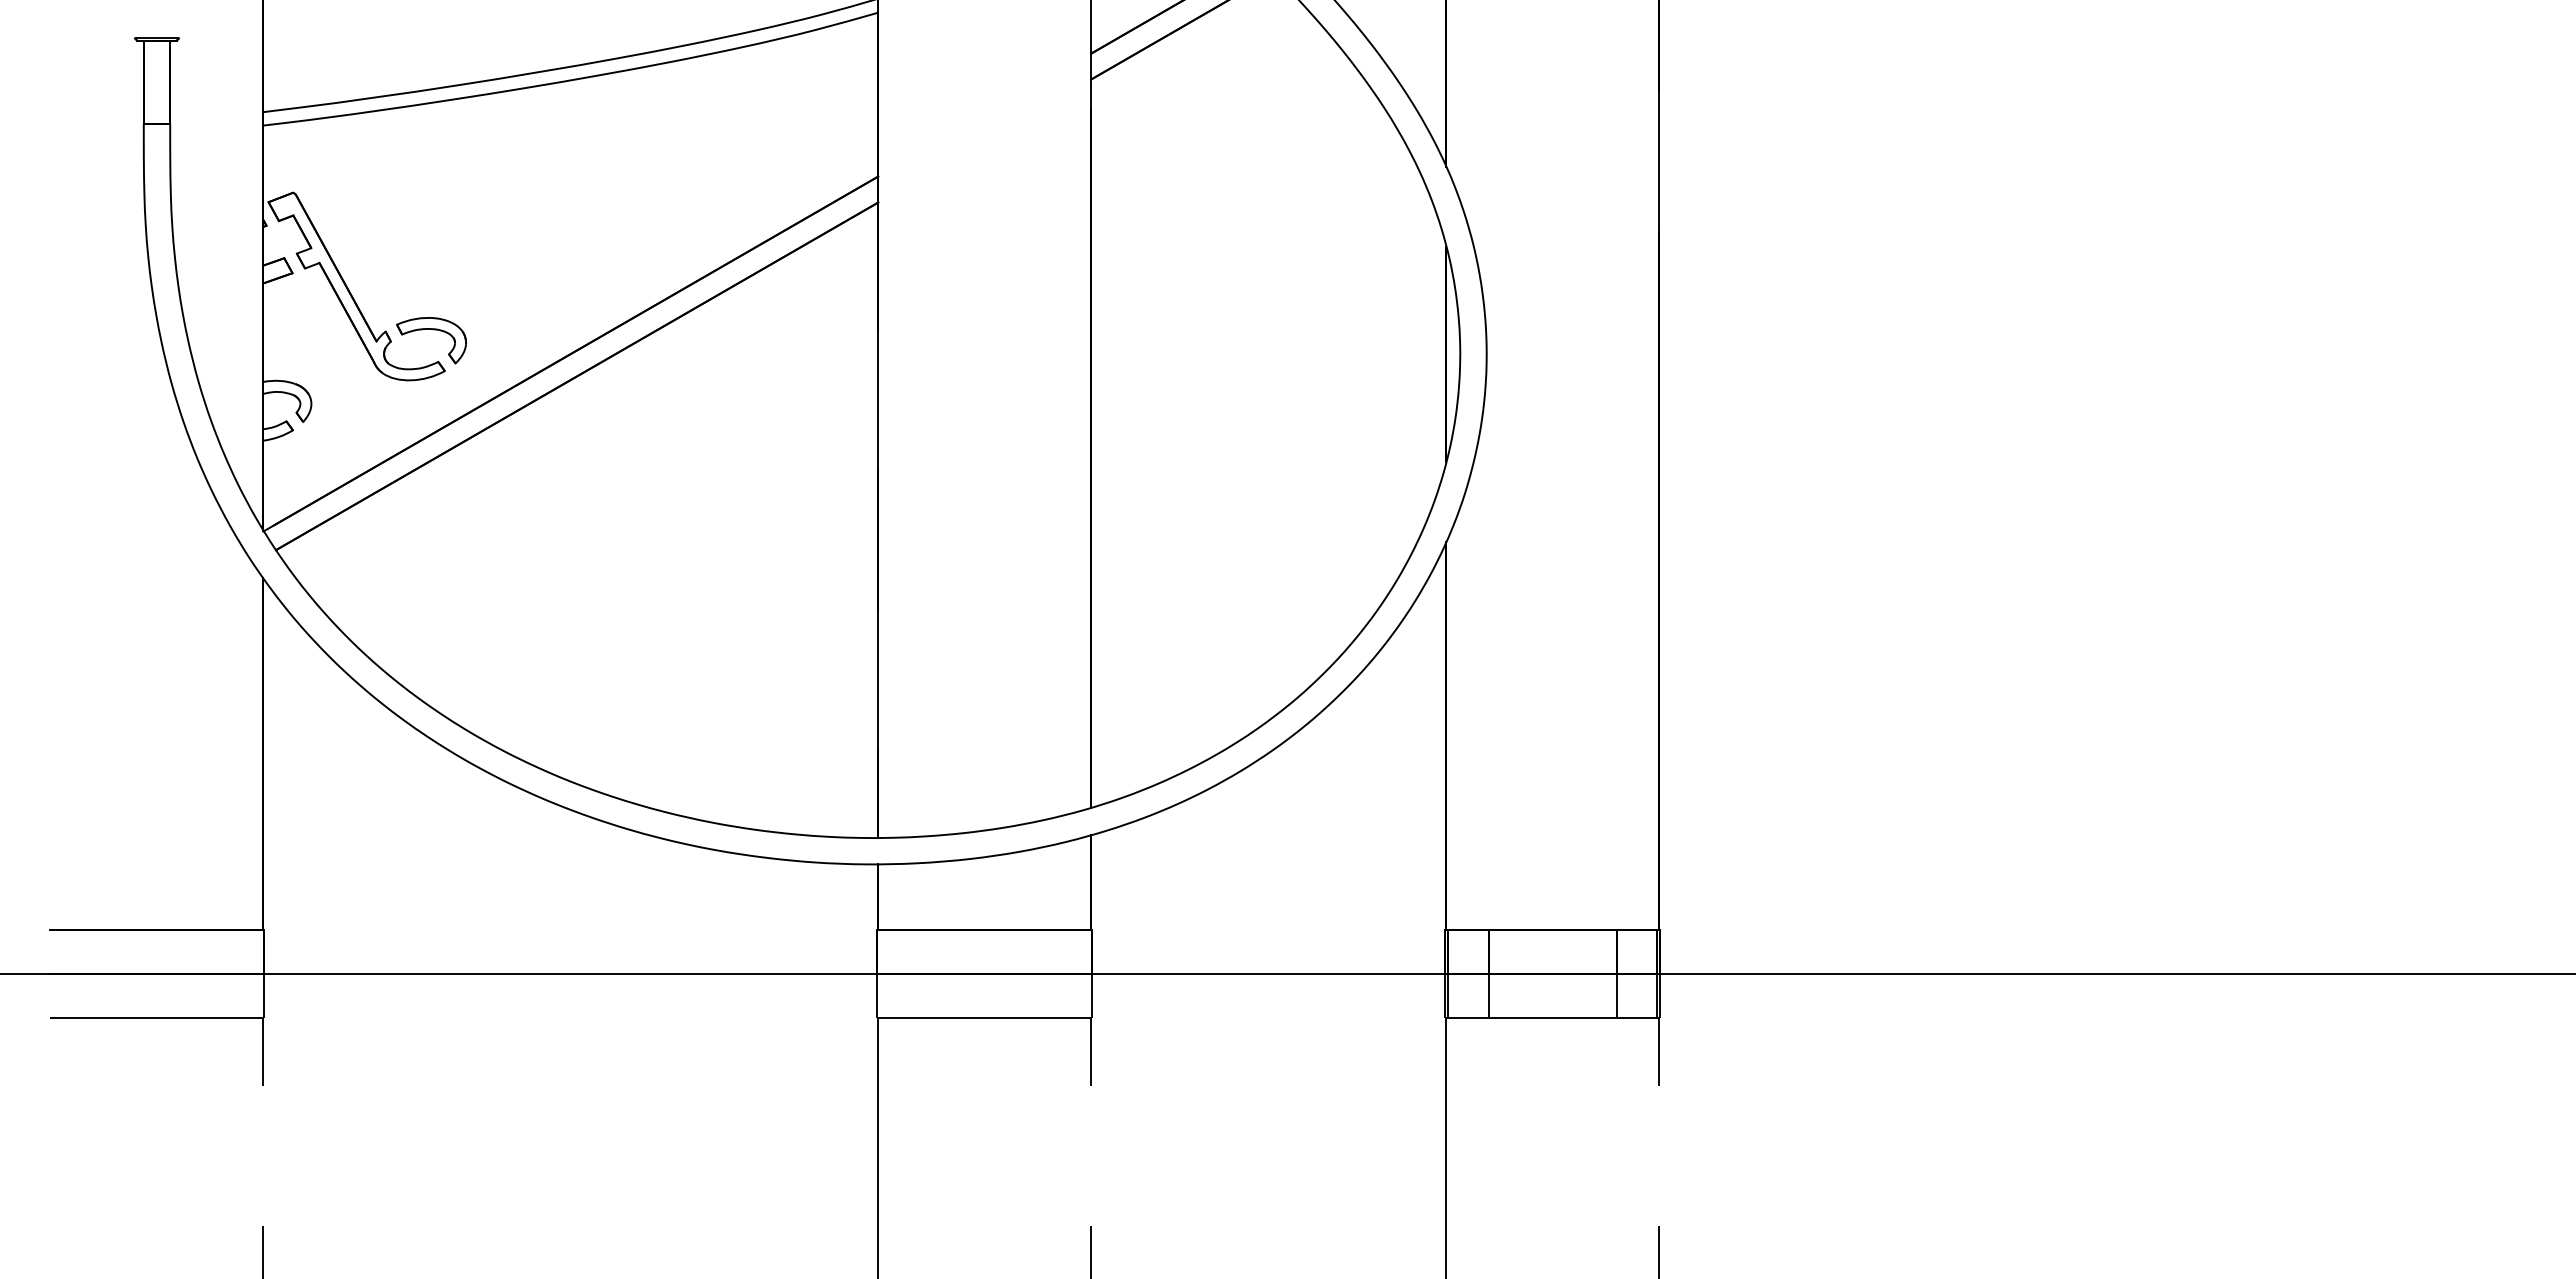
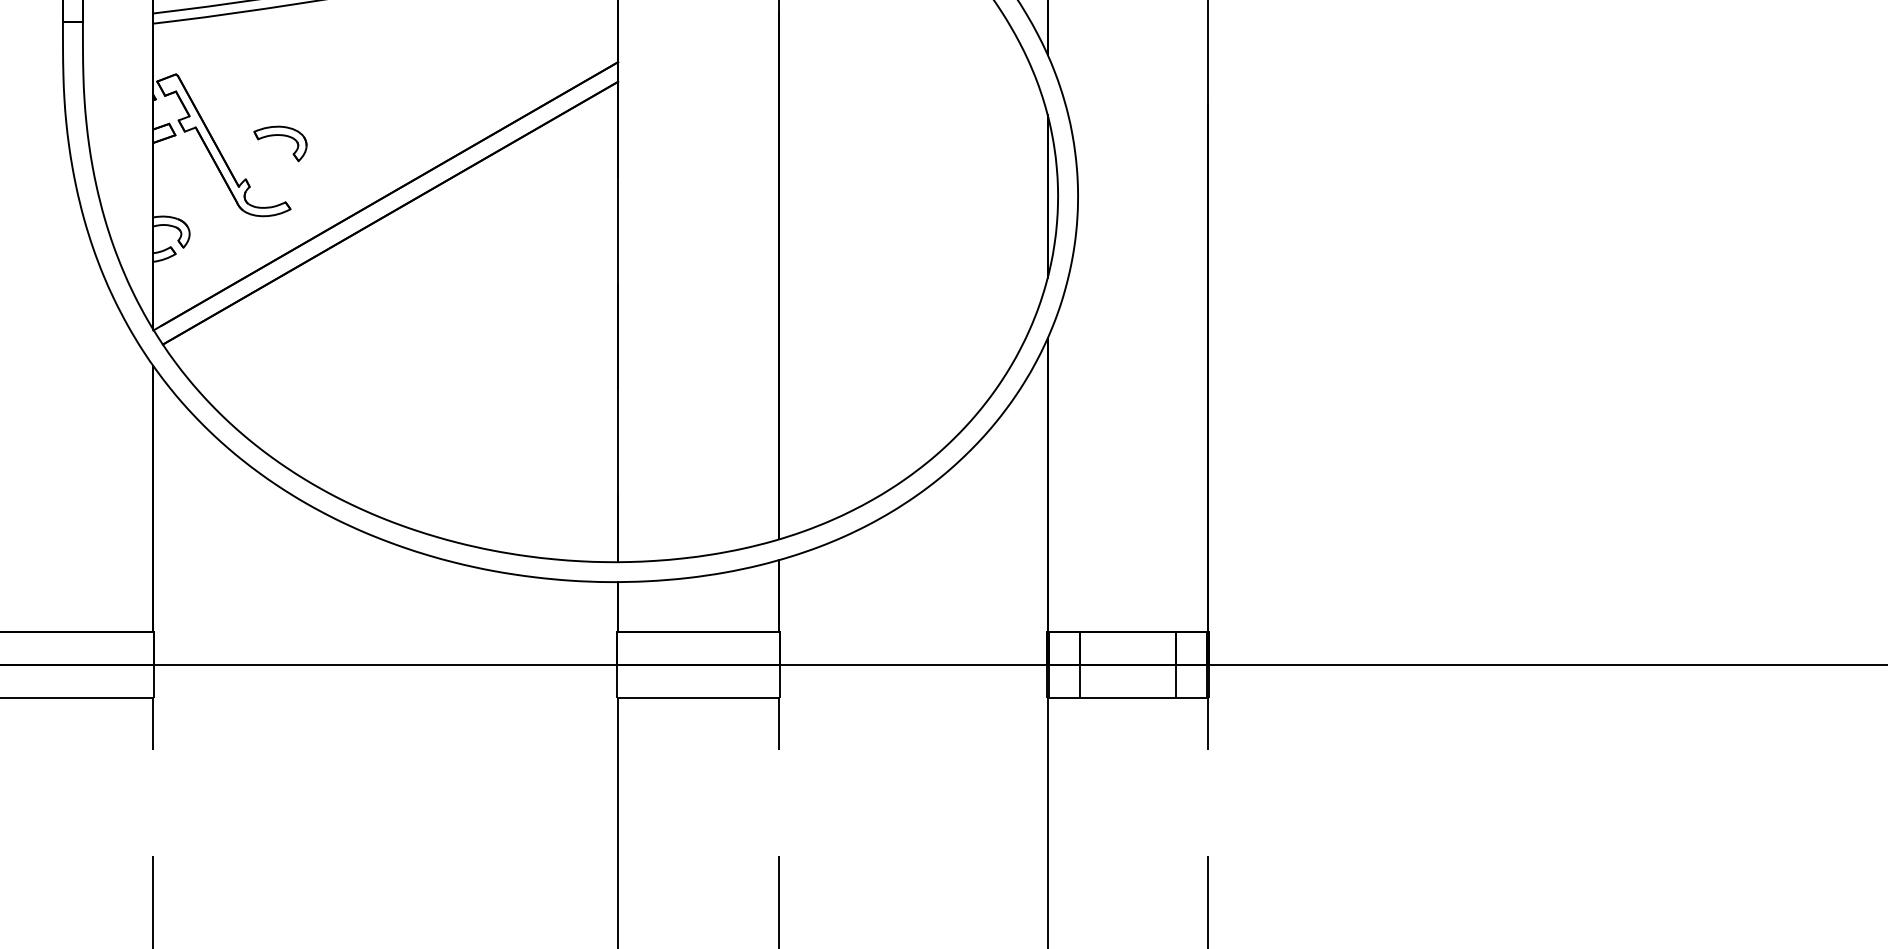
part: (433, 330) -> (281, 136), moved

